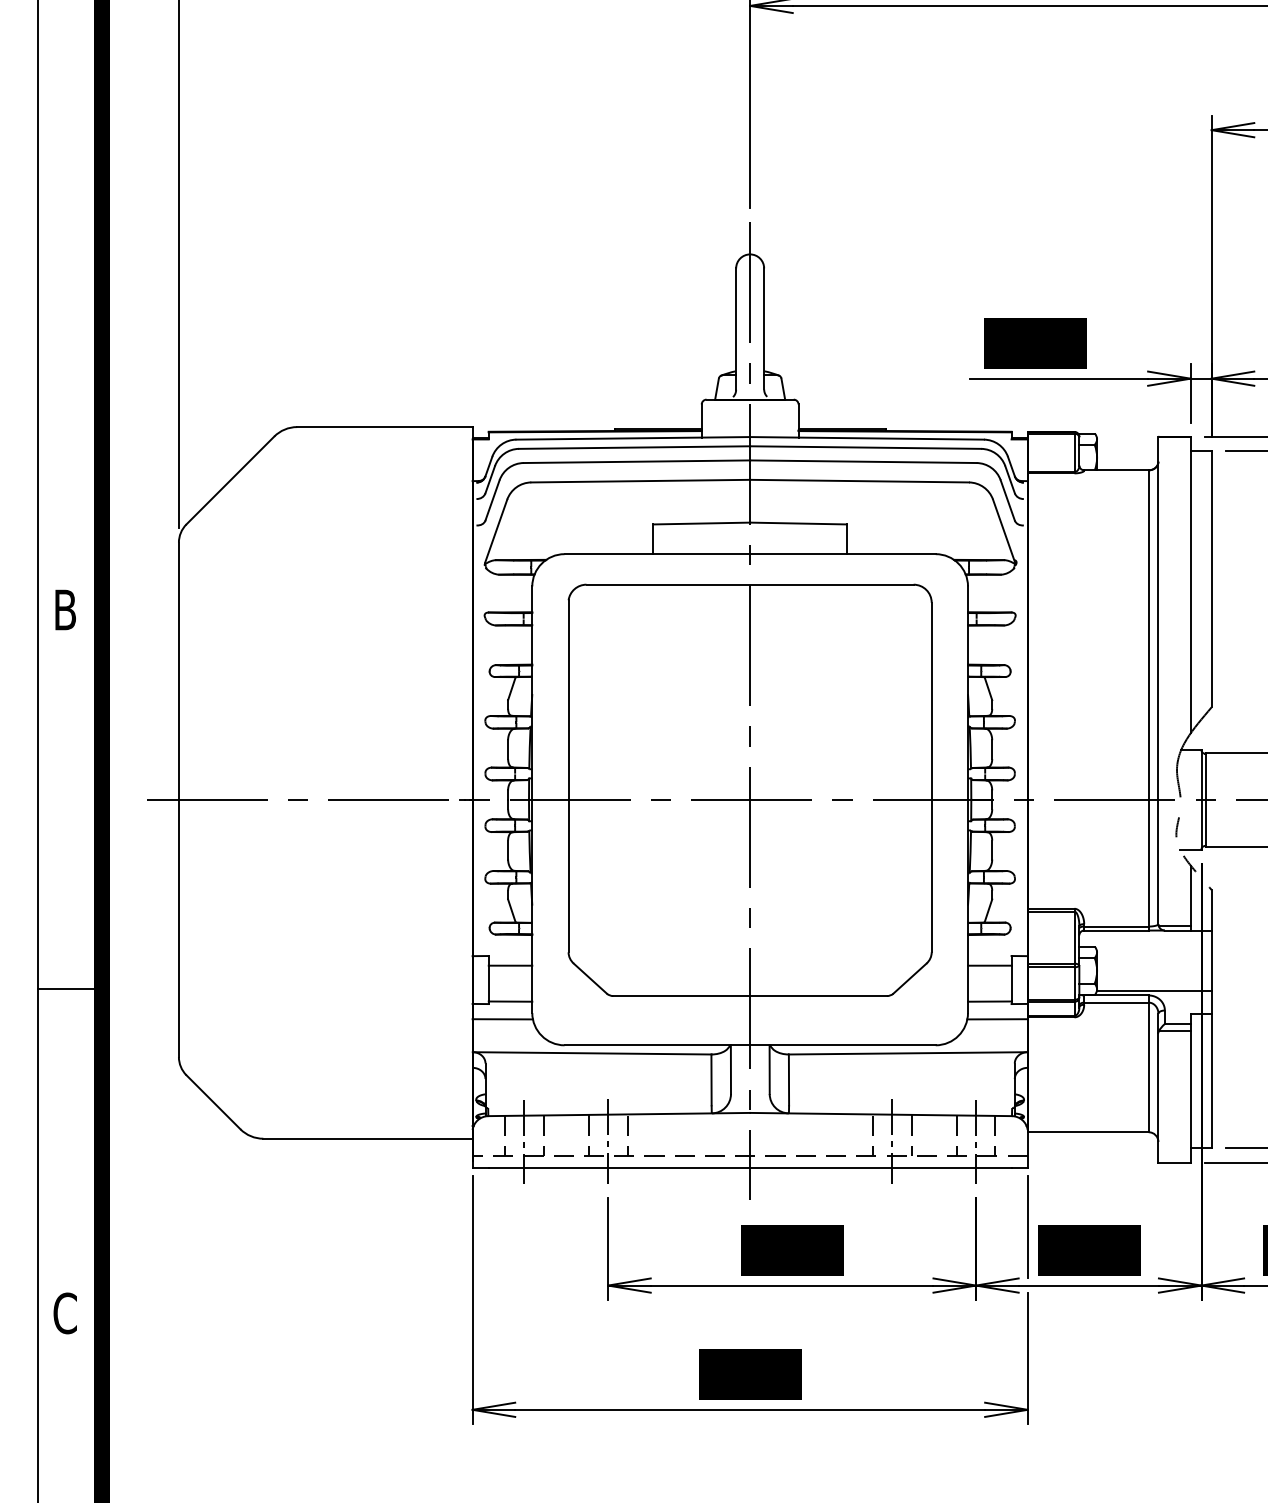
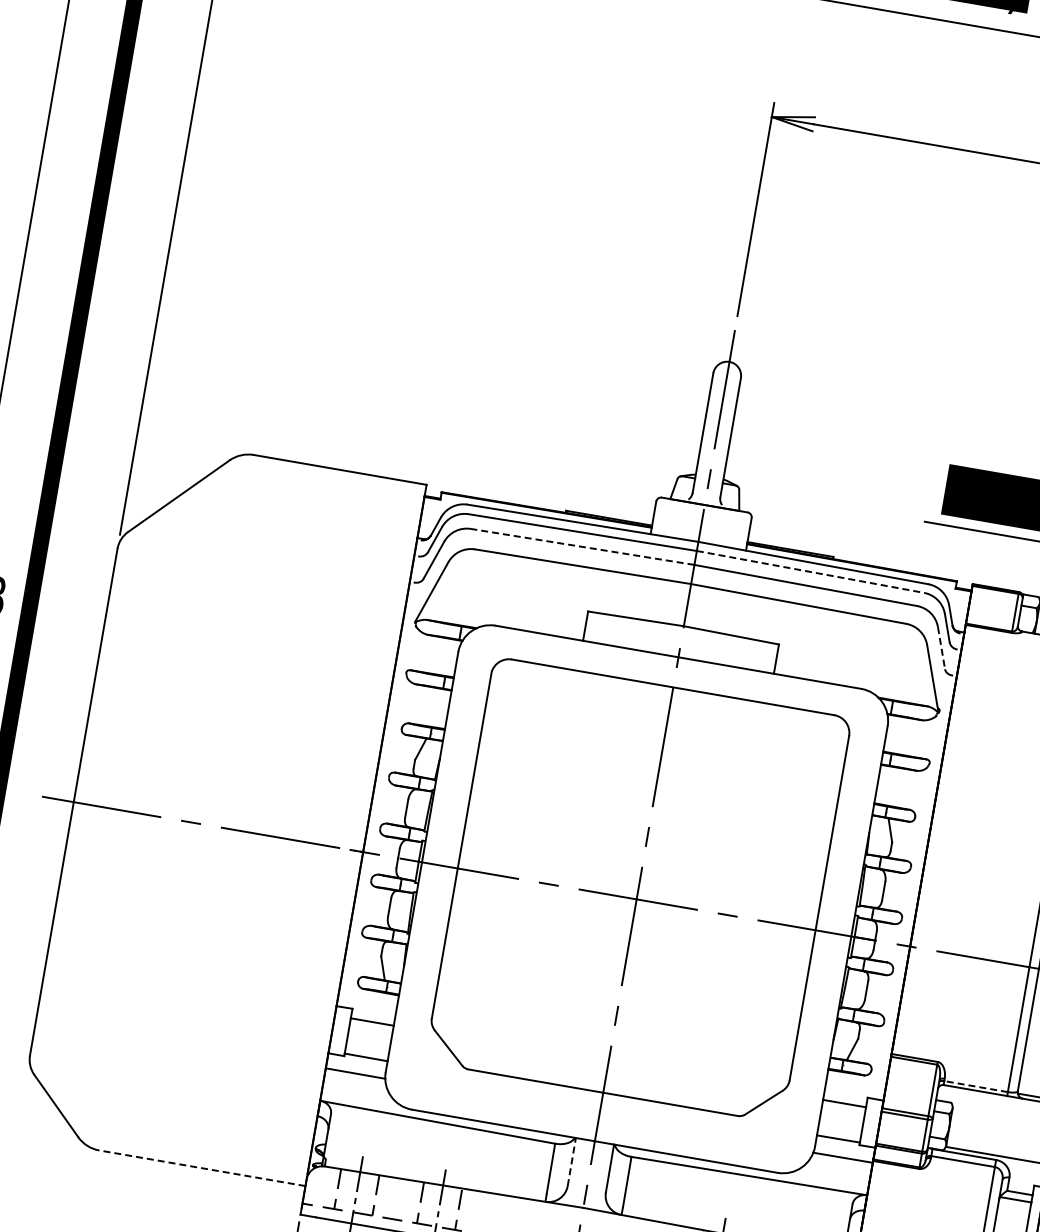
line: (865, 447) -> (810, 571), solid -> dashed
line: (636, 461) -> (582, 546), solid -> dashed
line: (1007, 500) -> (941, 648), solid -> dashed
line: (1115, 926) -> (975, 1086), solid -> dashed
line: (730, 1069) -> (571, 1161), solid -> dashed
line: (367, 1138) -> (201, 1167), solid -> dashed

